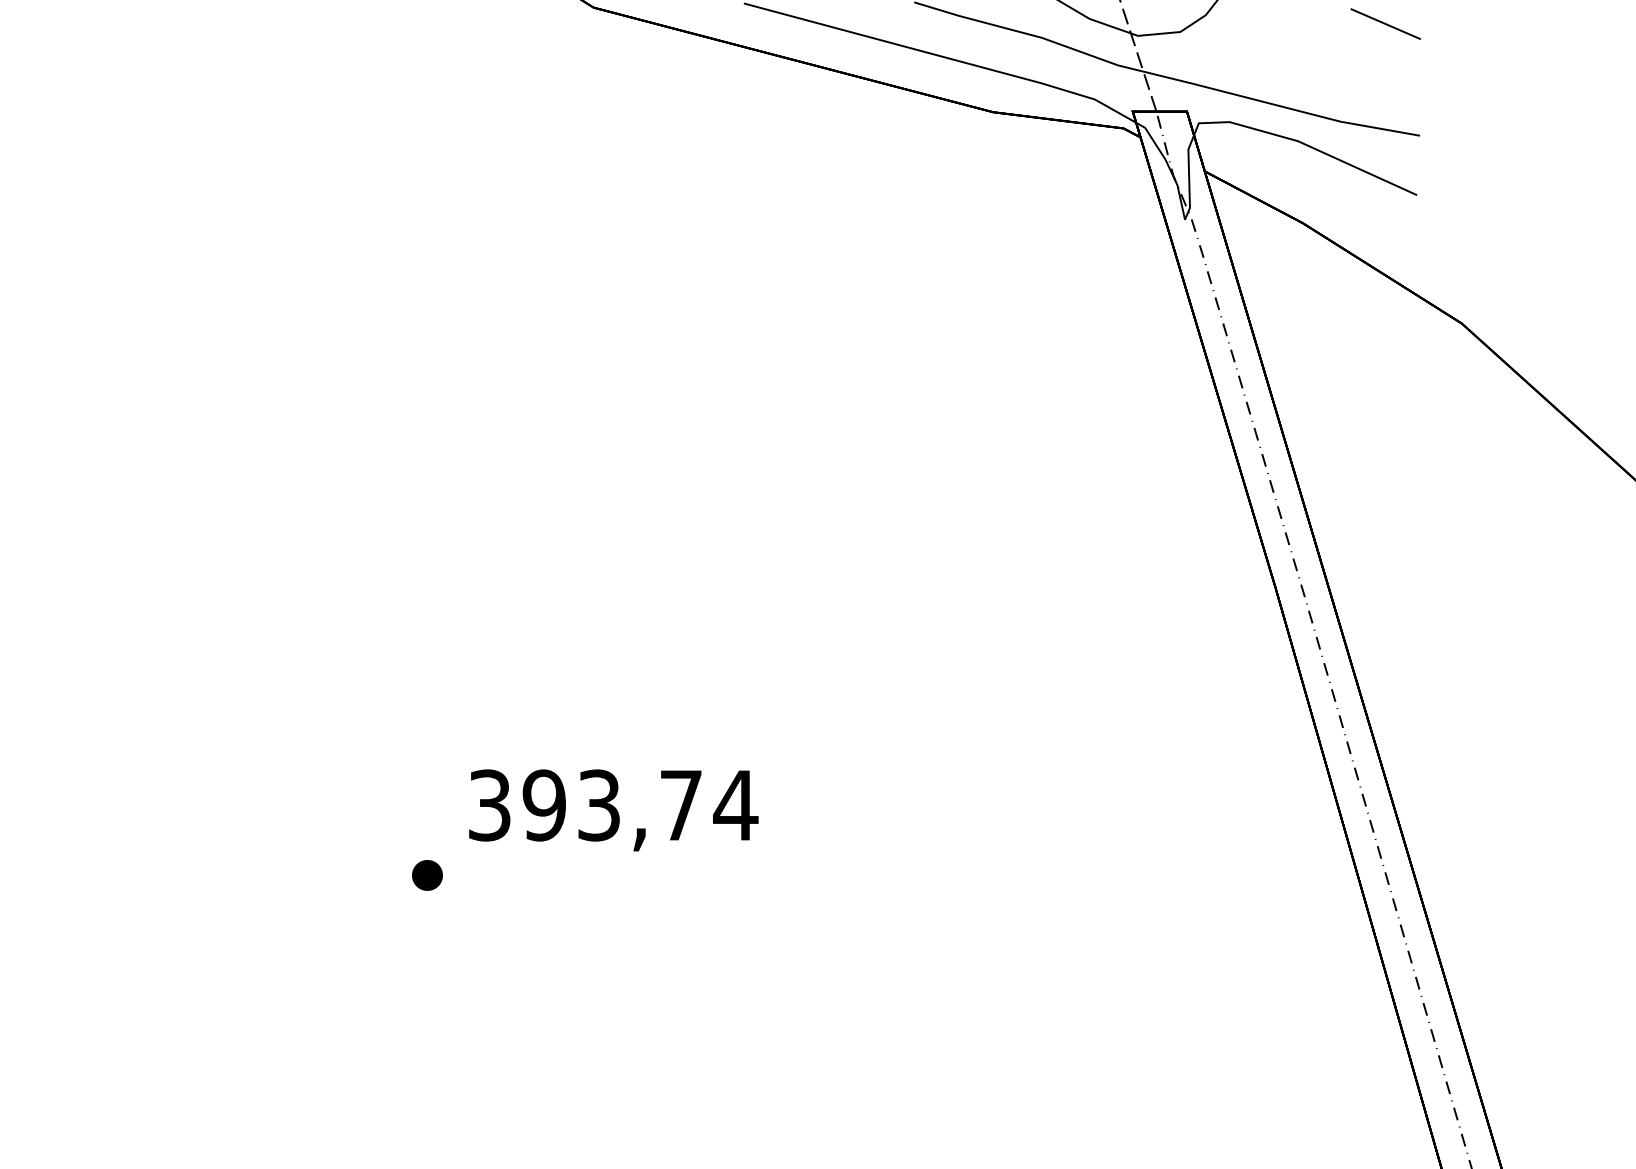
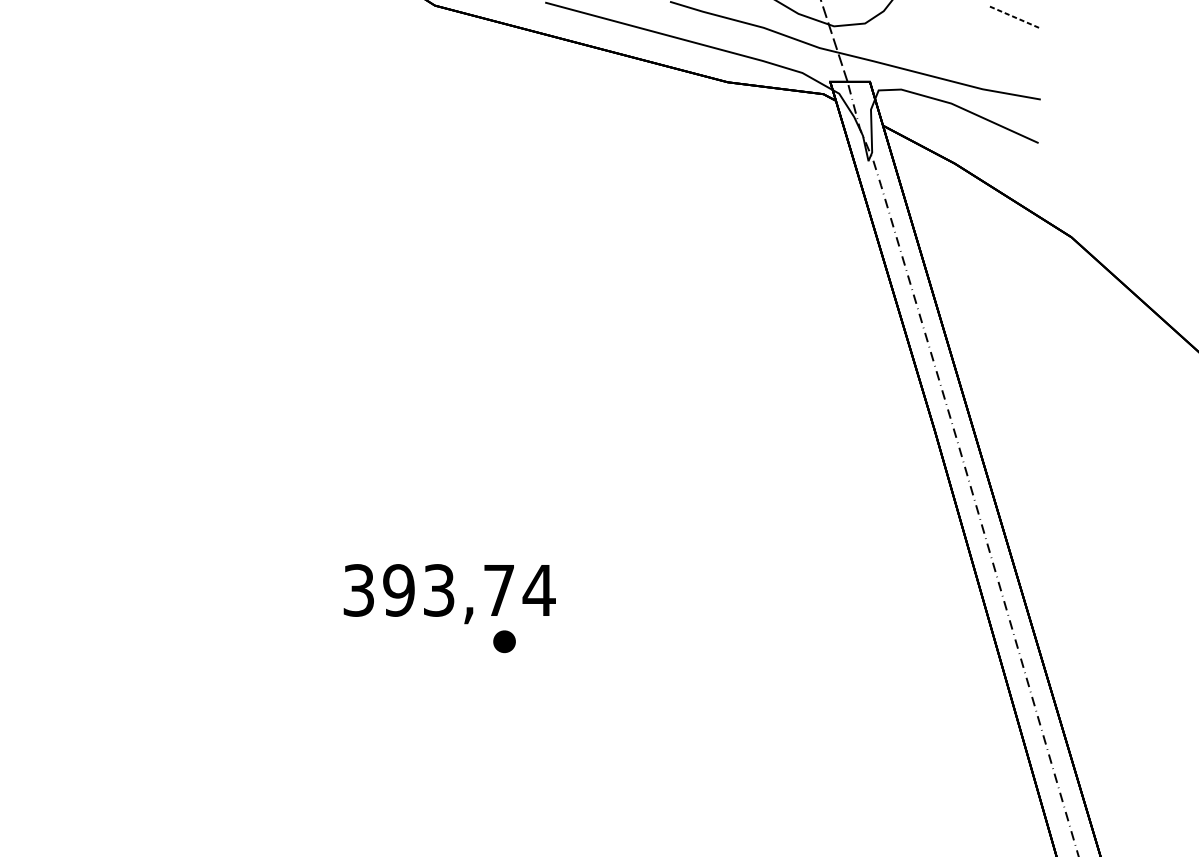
line: (1386, 24) -> (1016, 18), solid -> dashed
part: (427, 875) -> (504, 641), moved

